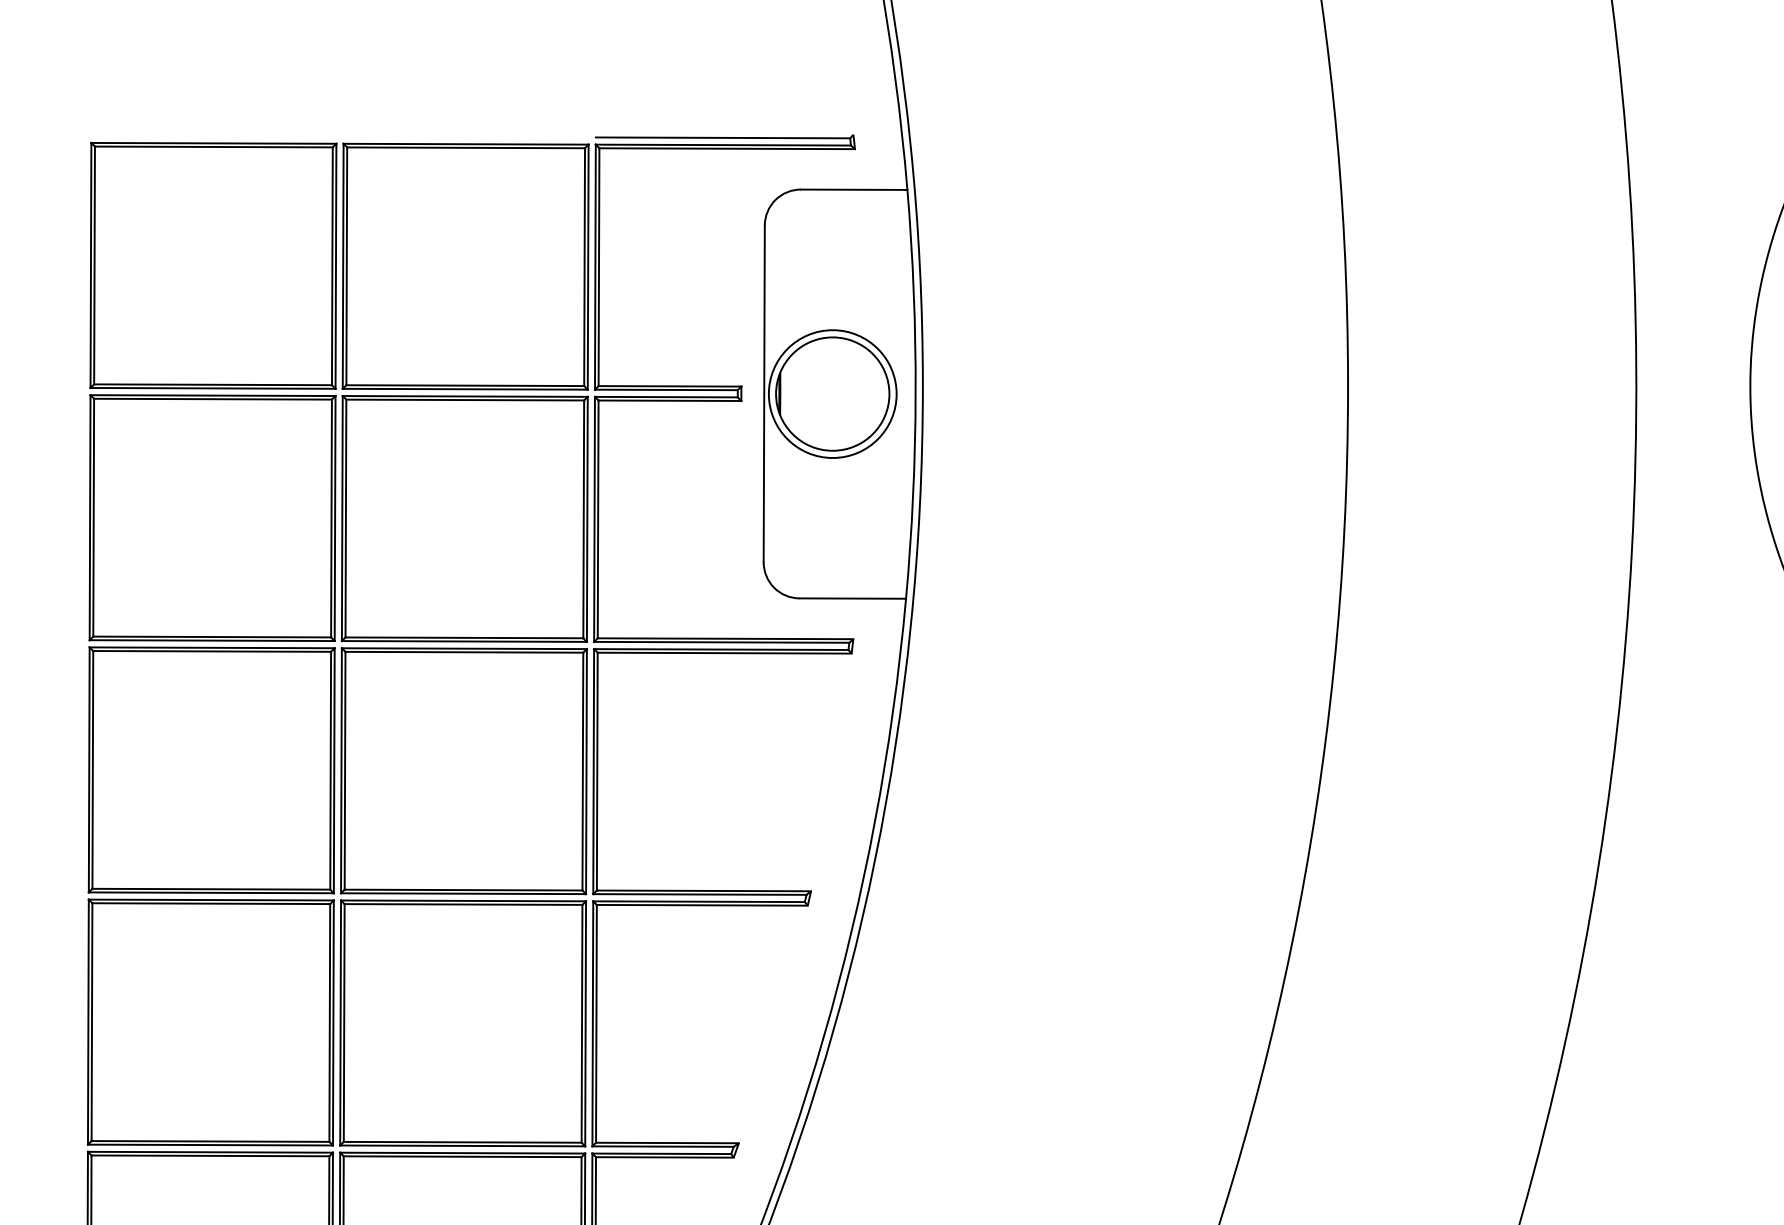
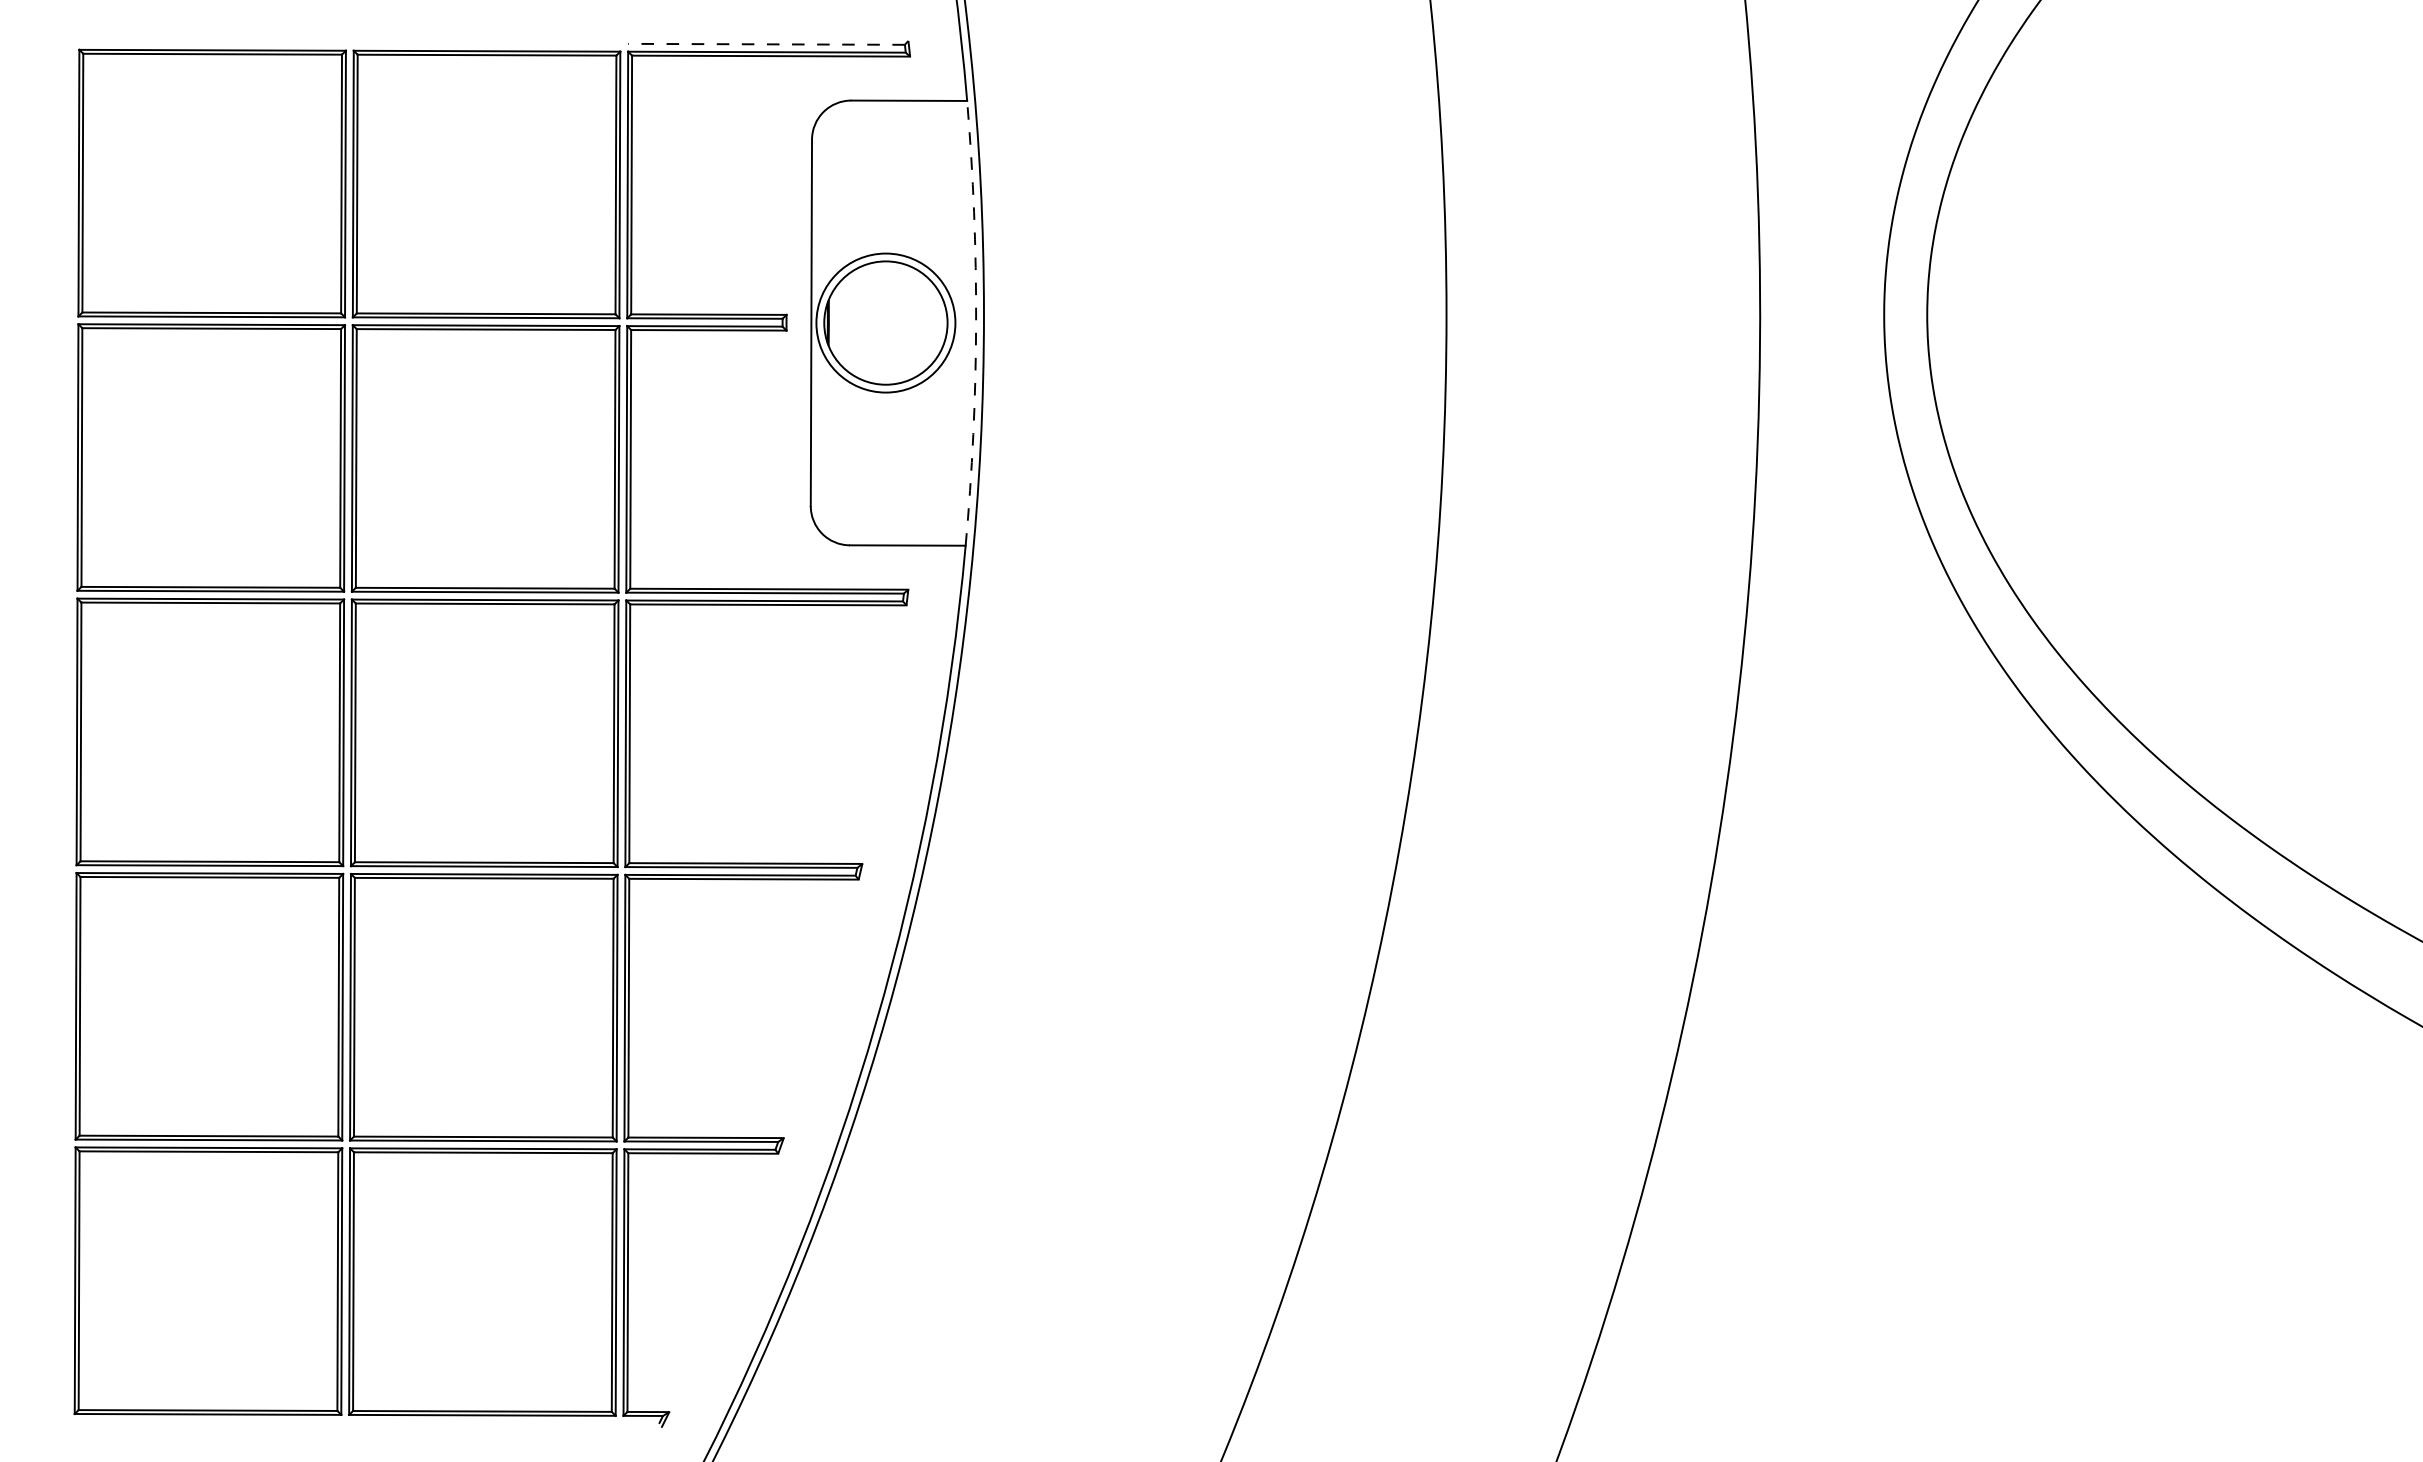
line: (722, 138) -> (766, 44), solid -> dashed
arc: (916, 394) -> (976, 323), solid -> dashed

